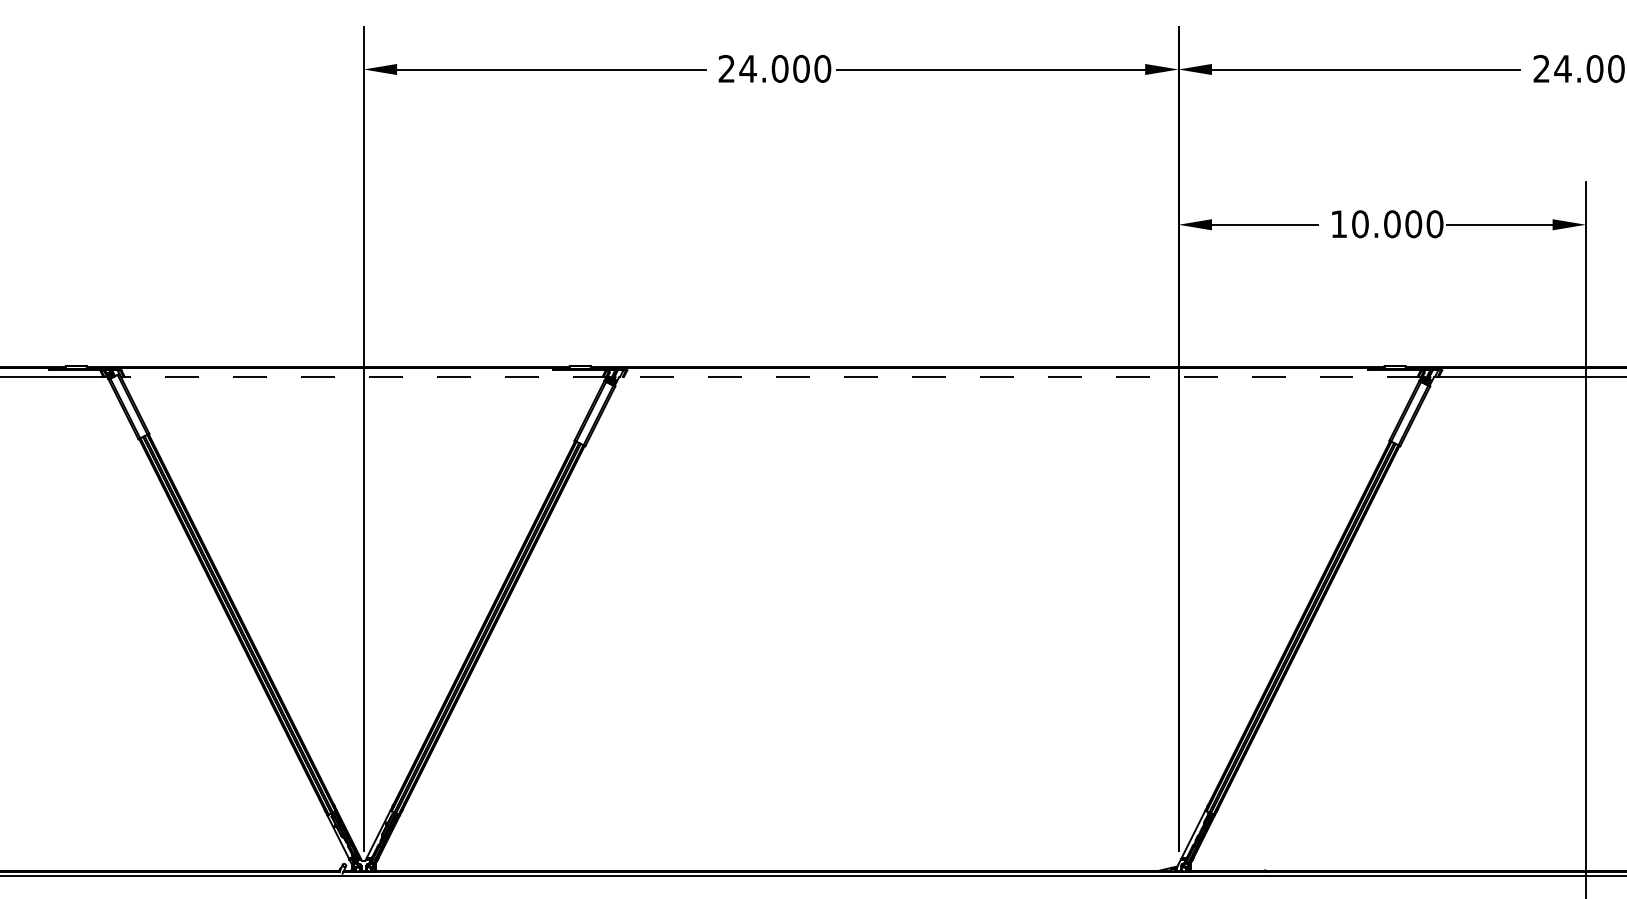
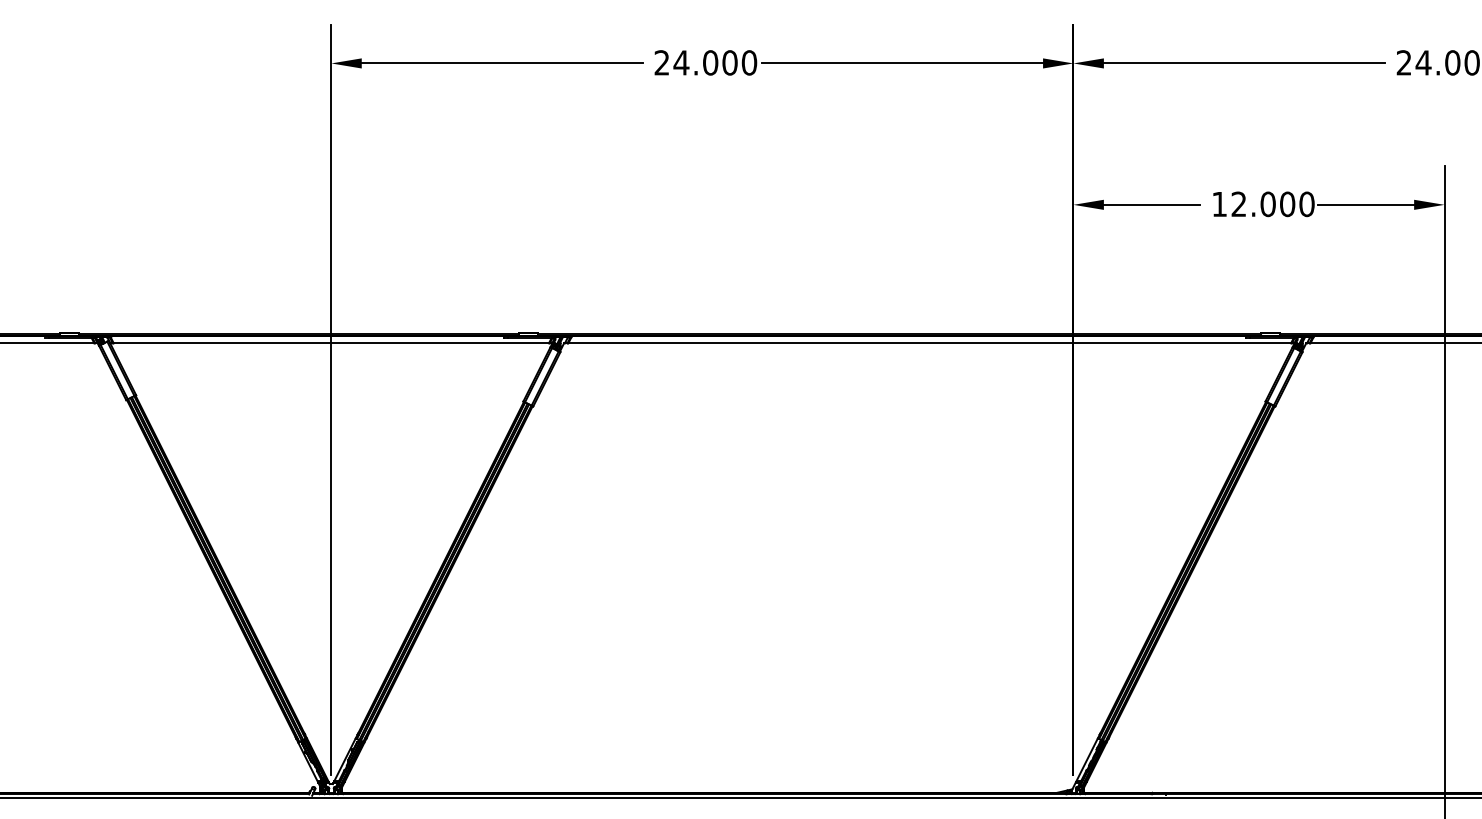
text: (1360, 224) -> (1239, 204), 10.000 -> 12.000
line: (363, 376) -> (331, 343), dashed -> solid
line: (1019, 376) -> (928, 343), dashed -> solid

